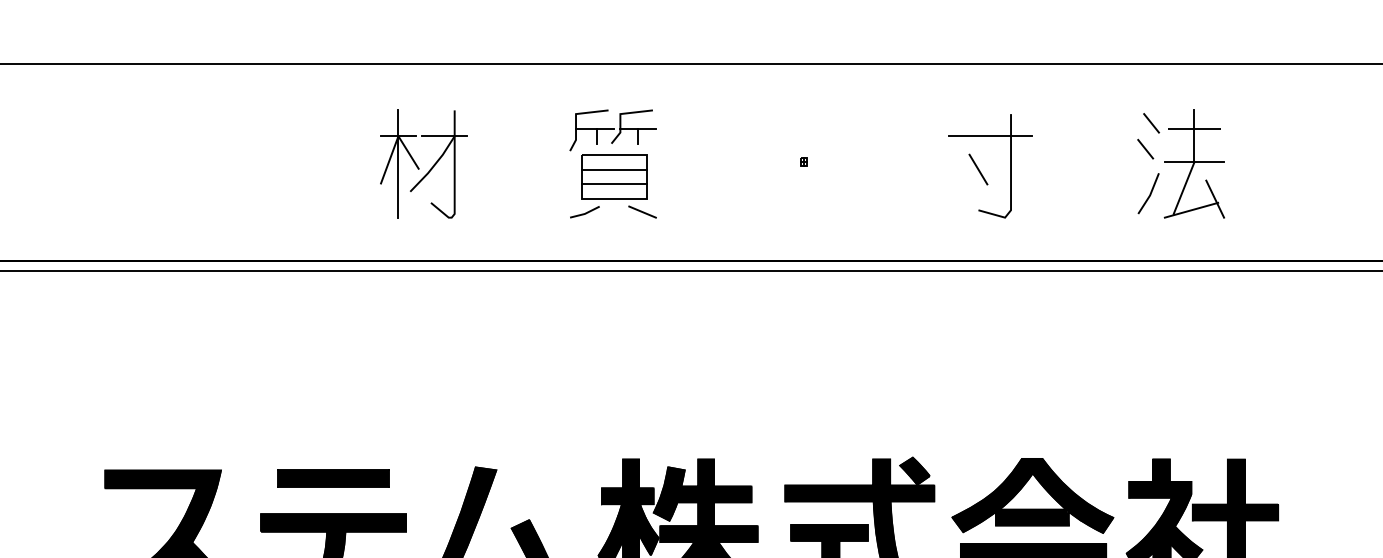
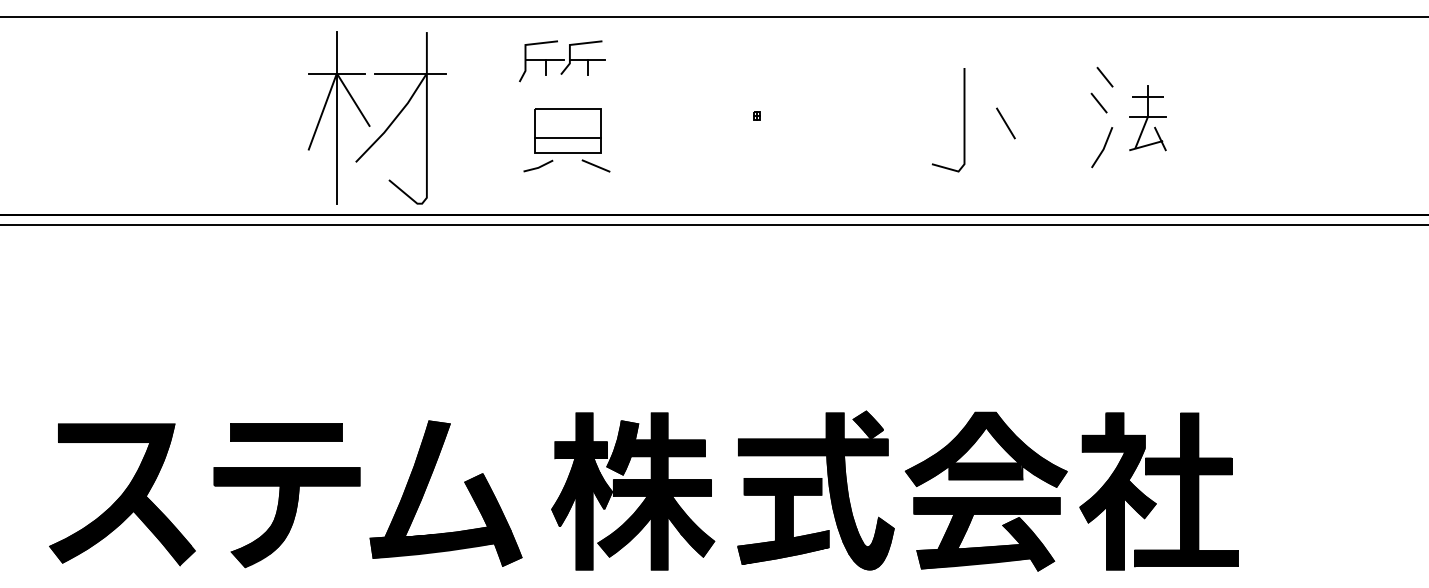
part: (613, 130) -> (562, 61), moved
line: (990, 136) -> (943, 90), removed
part: (423, 163) -> (376, 117), size x1.6
part: (1194, 163) -> (1147, 117), size x0.6
line: (614, 169) -> (567, 123), removed
line: (978, 169) -> (1005, 123), moved

